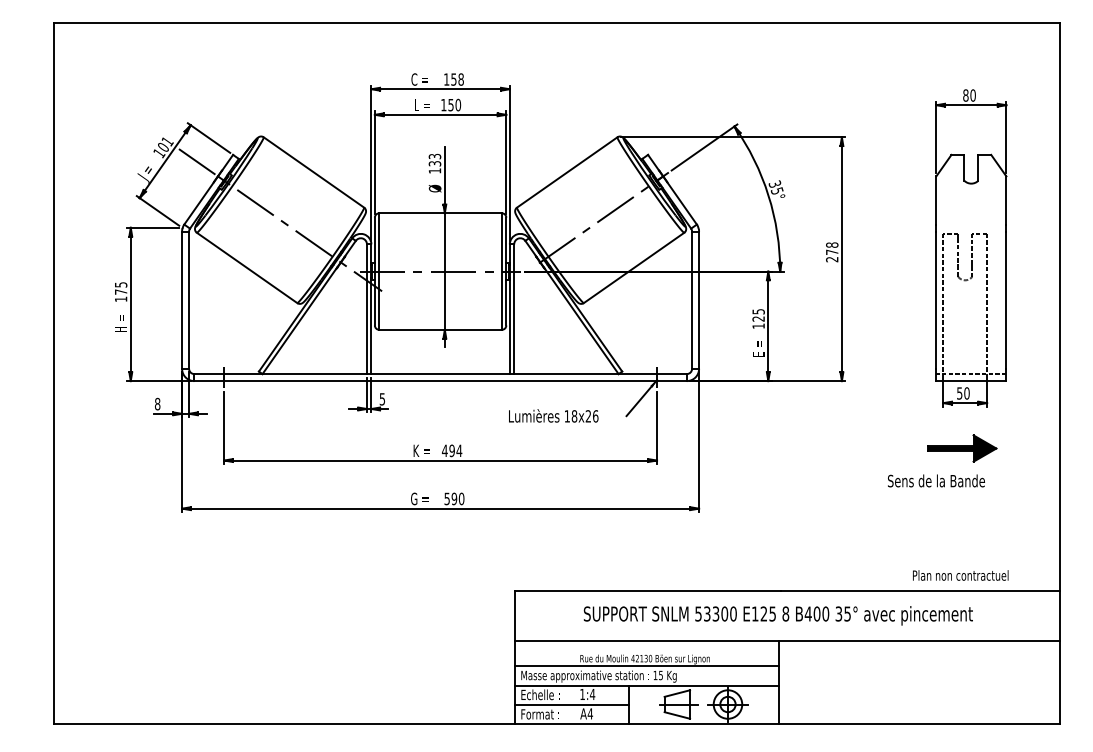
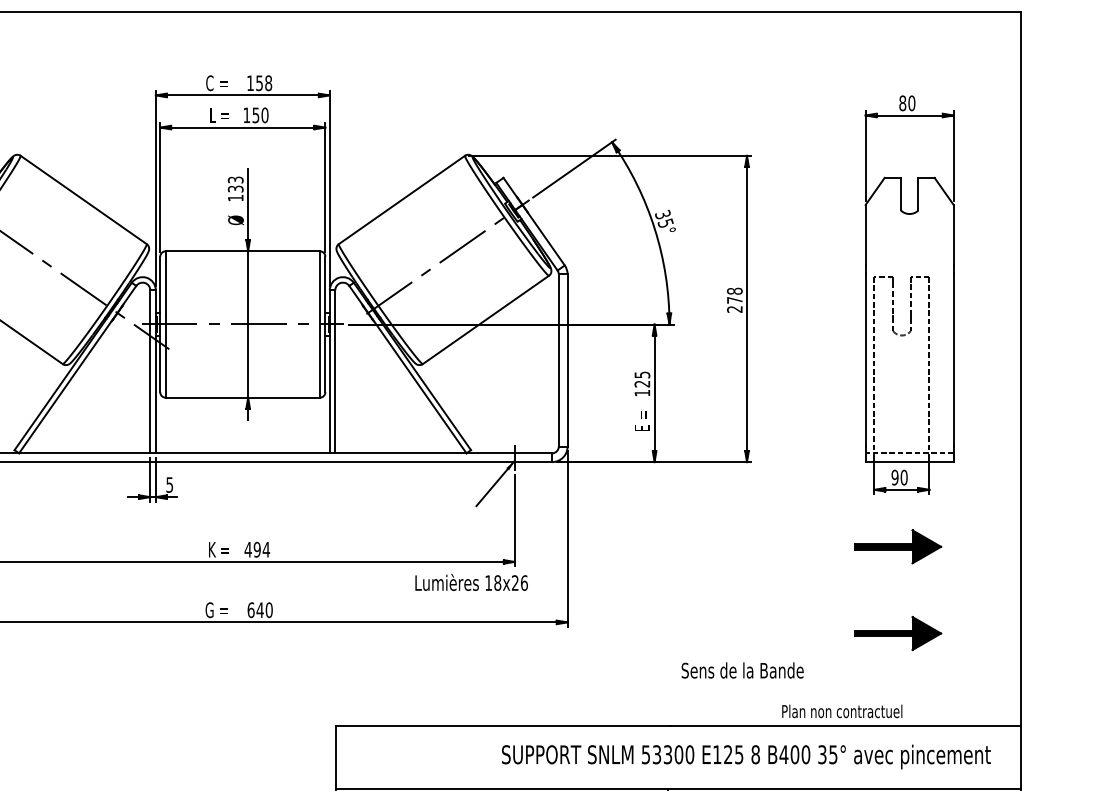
text: (959, 393) -> (894, 477), 50 -> 90
text: (553, 415) -> (471, 581), moved
text: (936, 480) -> (742, 669), moved
text: (450, 498) -> (255, 609), 590 -> 640
part: (962, 517) -> (898, 633), added
text: (960, 575) -> (841, 711), moved
text: (777, 615) -> (745, 756), moved

